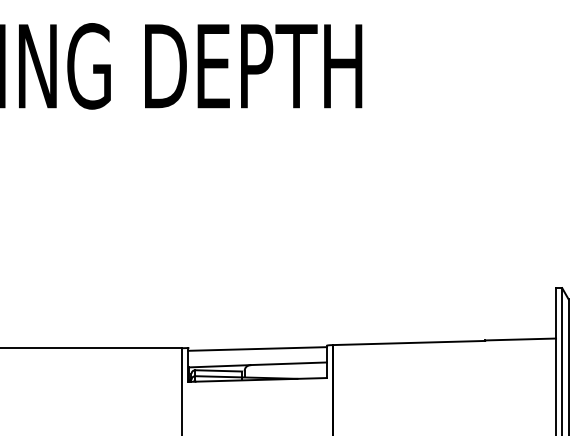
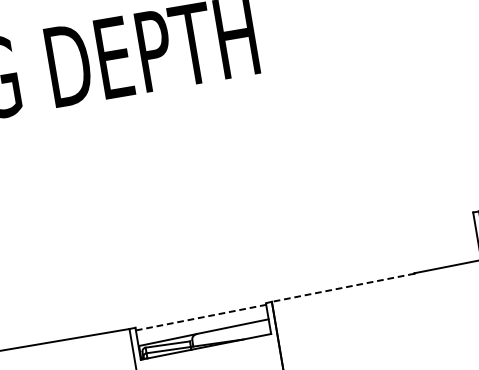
line: (409, 343) -> (343, 288), solid -> dashed
line: (258, 348) -> (201, 317), solid -> dashed

